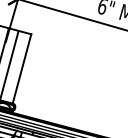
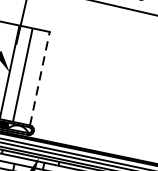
line: (22, 68) -> (40, 78), solid -> dashed

